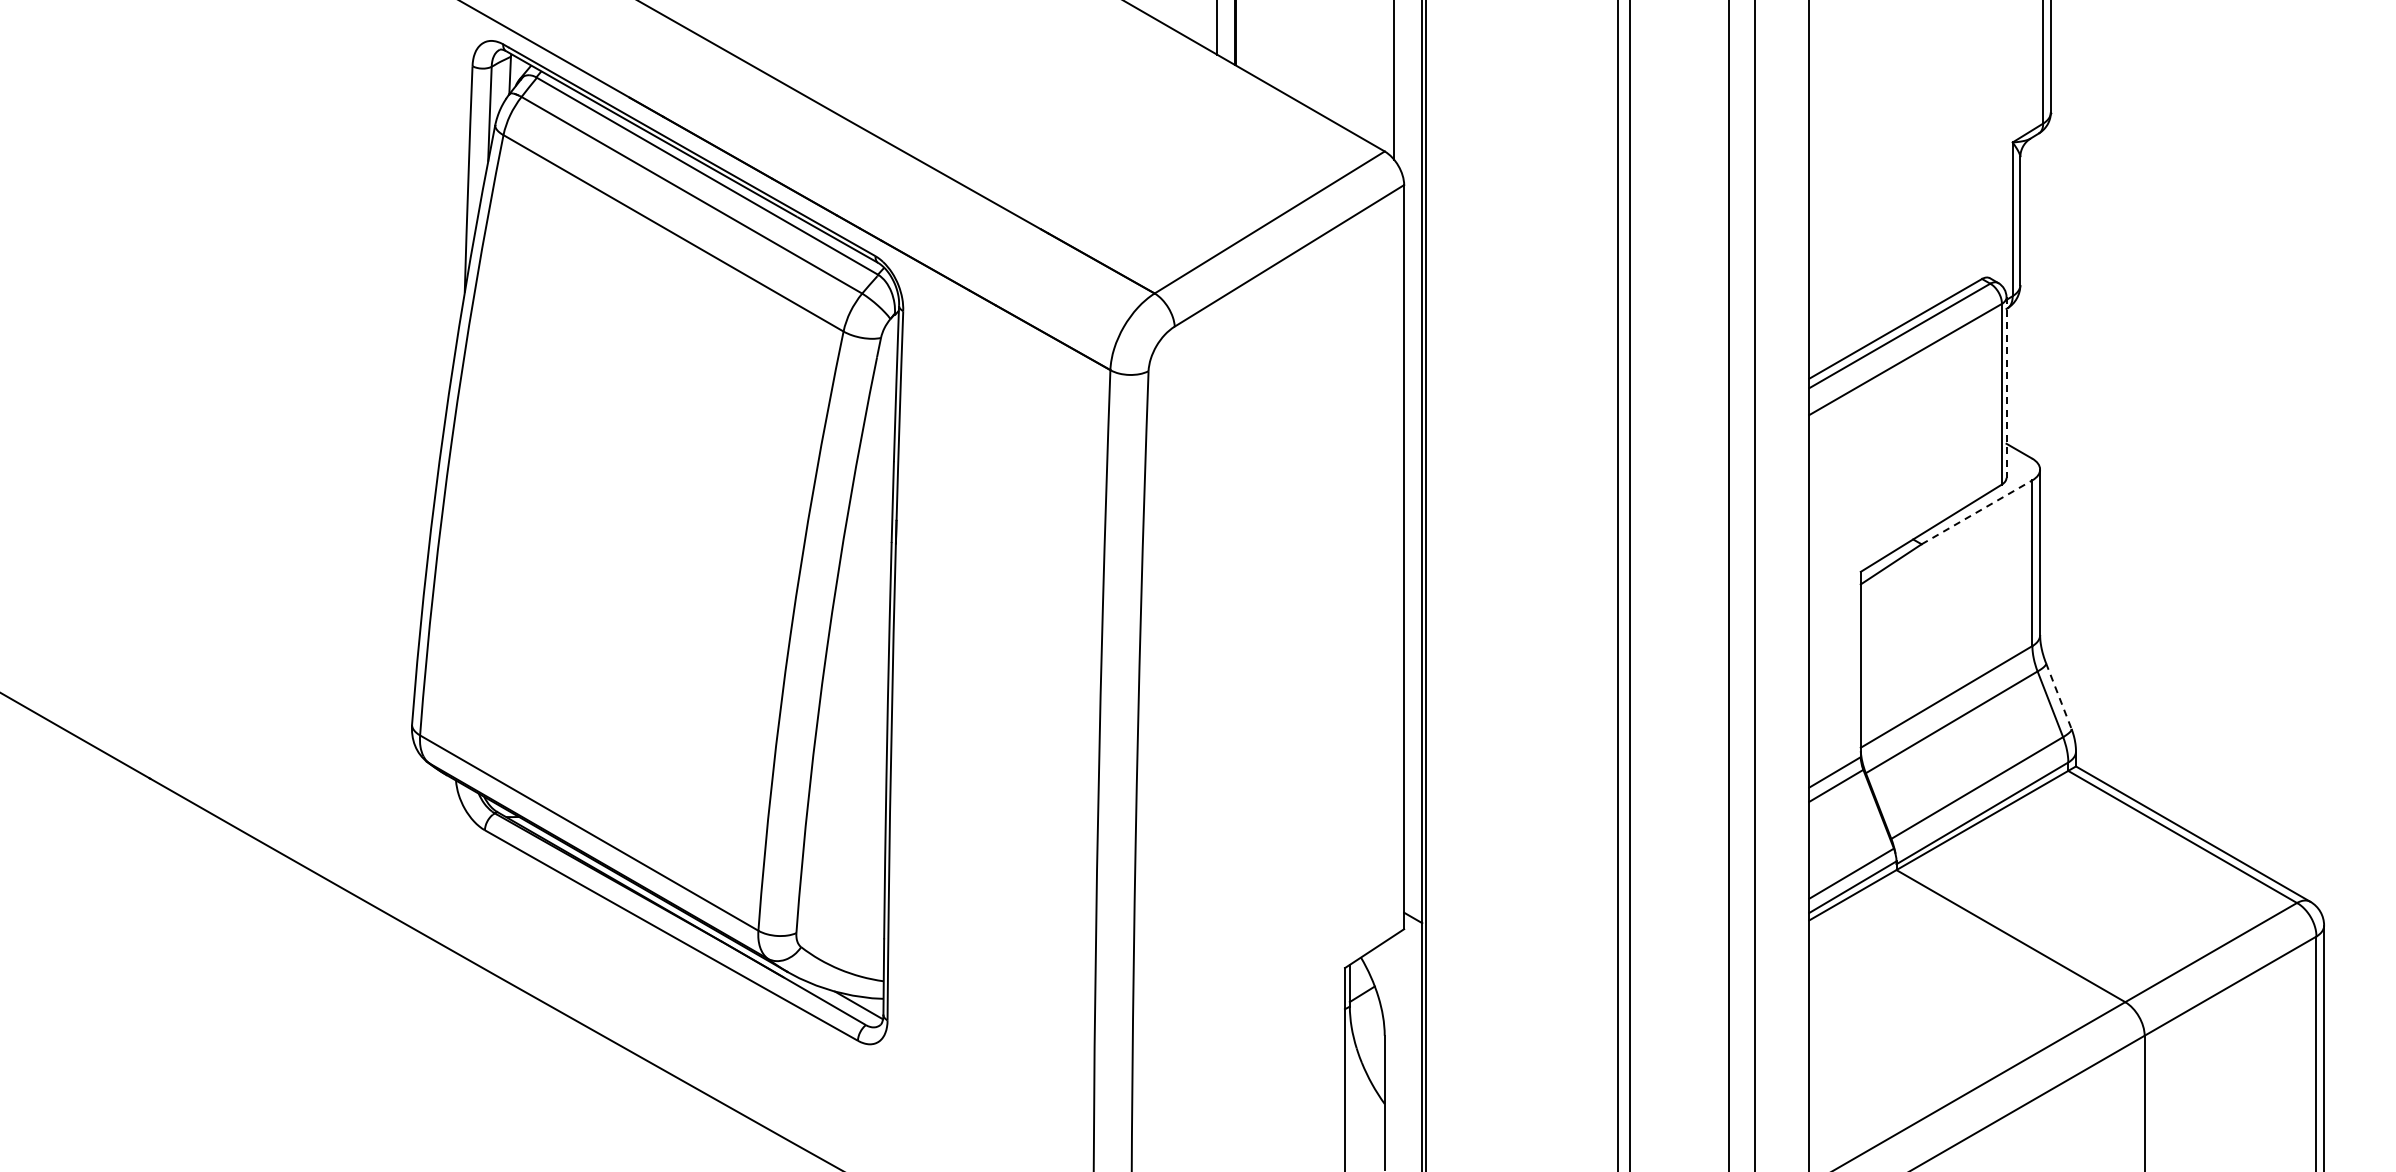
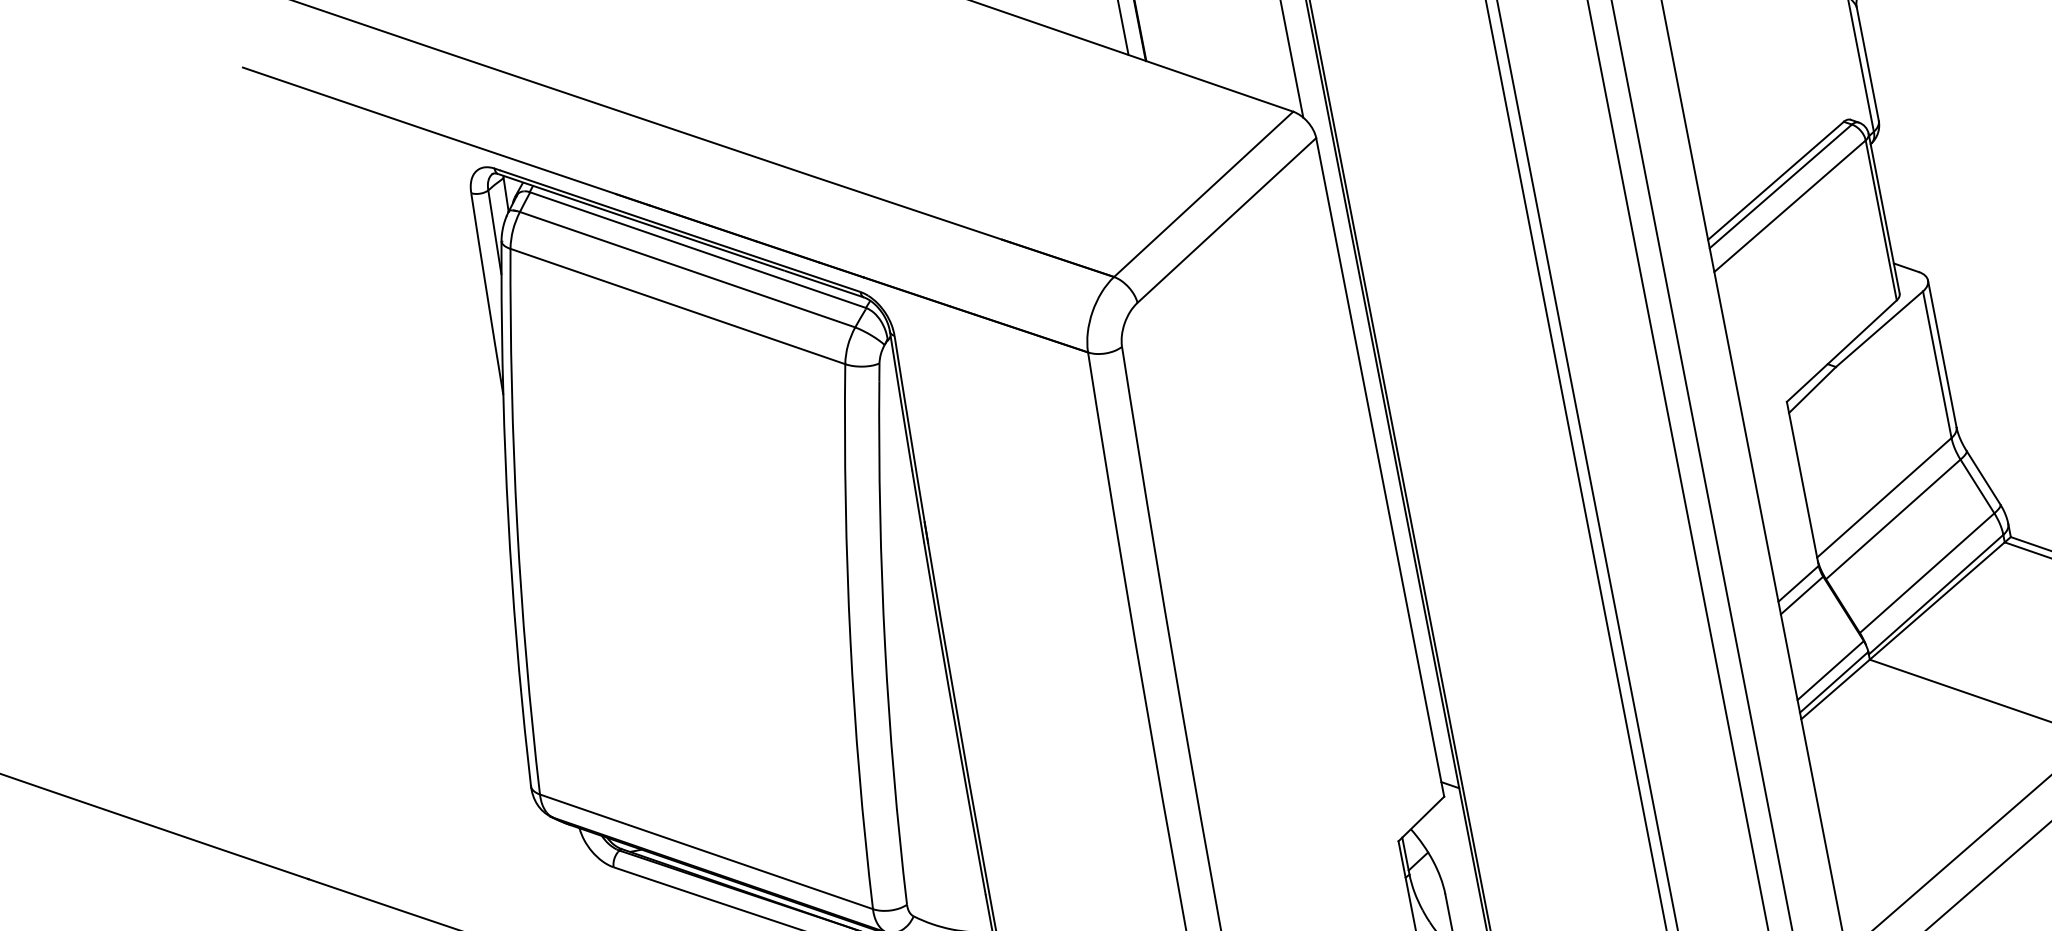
line: (2006, 388) -> (1884, 214), dashed -> solid
line: (1977, 512) -> (1879, 329), dashed -> solid
line: (2058, 696) -> (1983, 478), dashed -> solid

